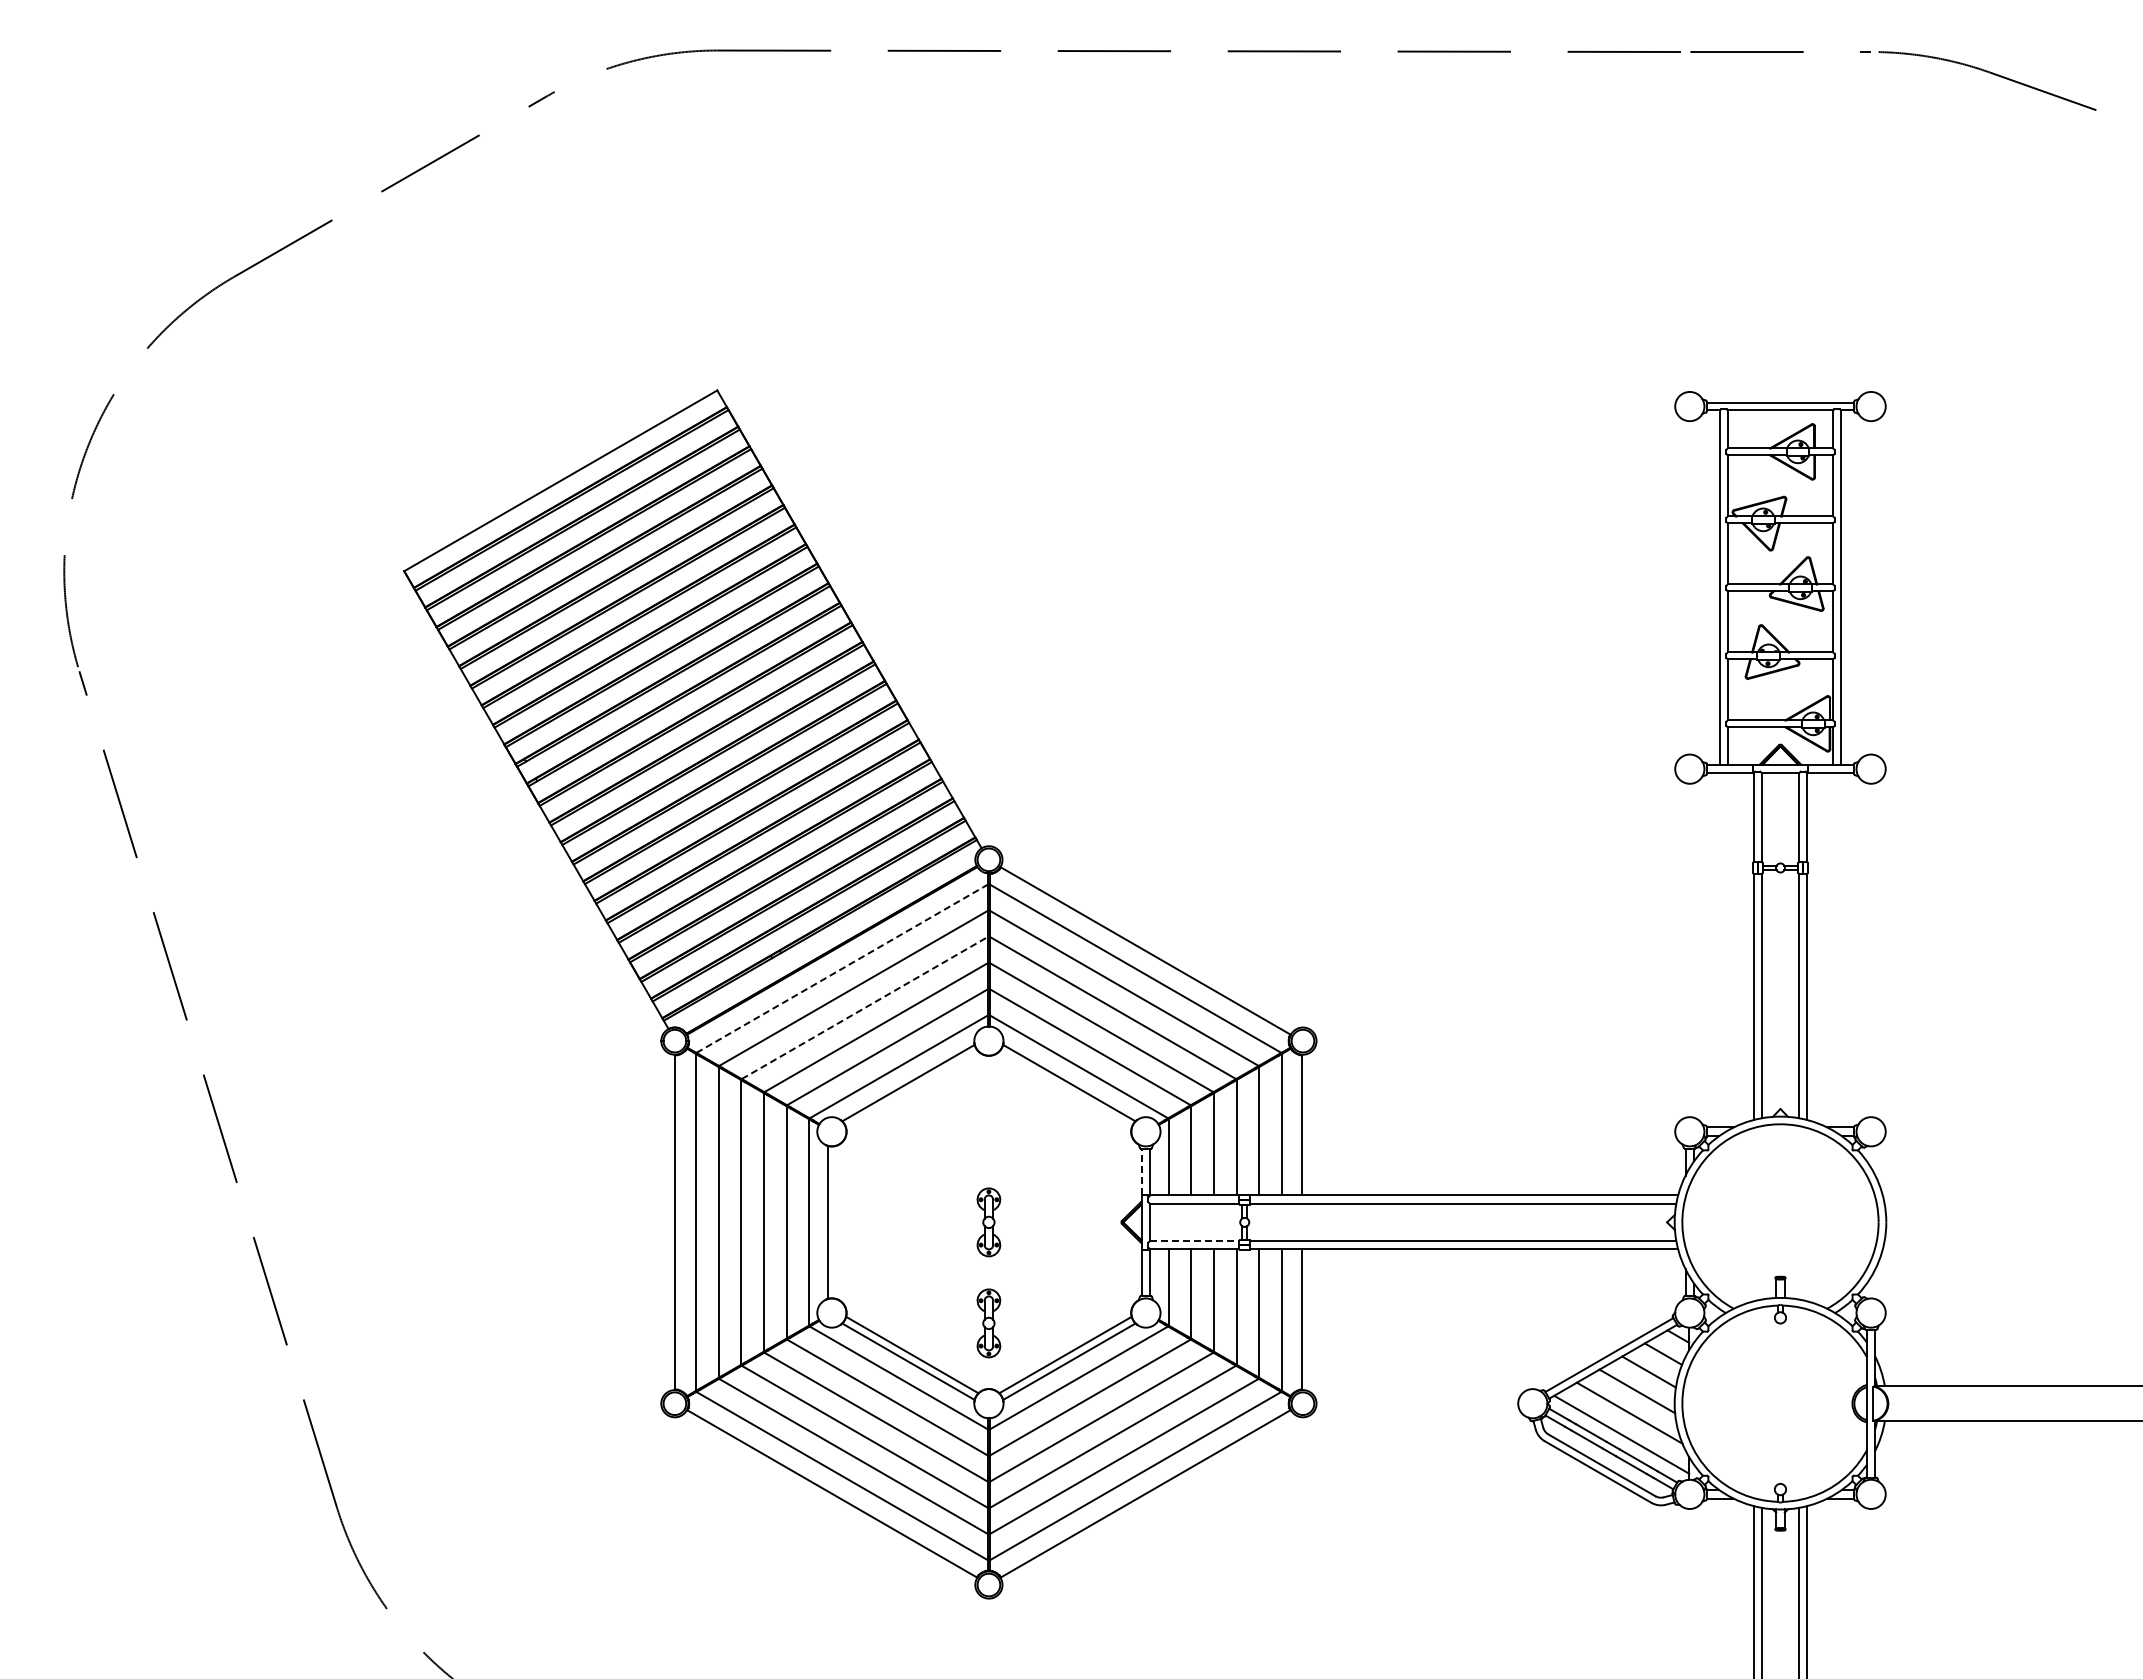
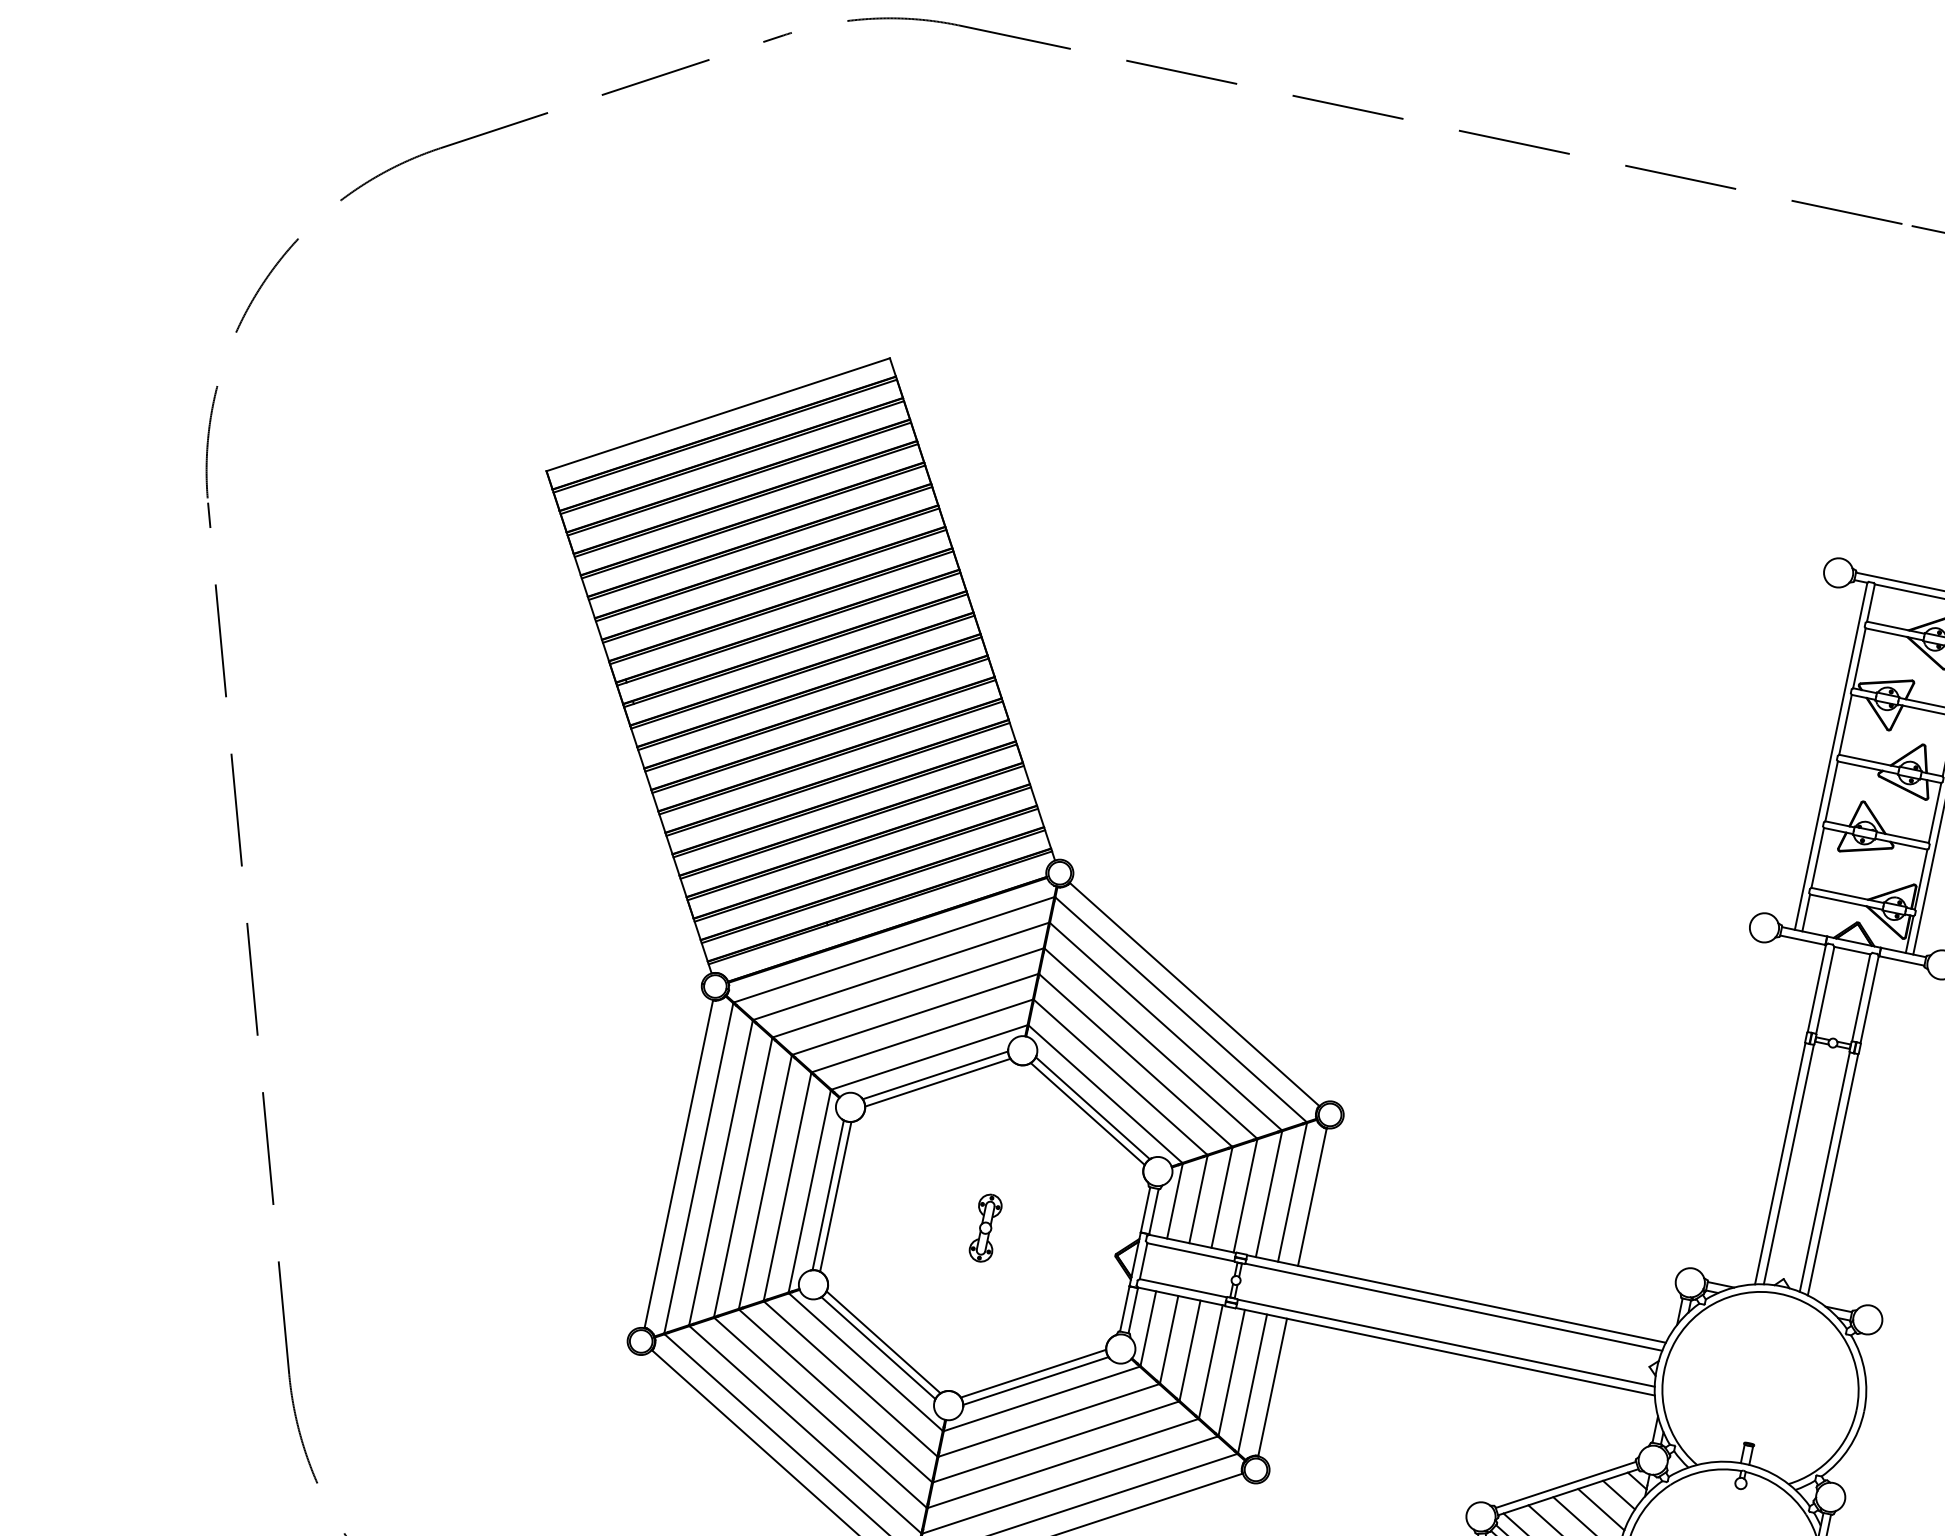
line: (842, 968) -> (894, 949), dashed -> solid
line: (865, 1007) -> (908, 992), dashed -> solid
line: (912, 1089) -> (938, 1082), added
line: (1065, 1089) -> (1087, 1113), added
line: (1141, 1171) -> (1145, 1209), dashed -> solid
line: (835, 1221) -> (835, 1195), added
line: (1195, 1240) -> (1184, 1288), dashed -> solid
part: (988, 1323) -> (964, 1327), removed

